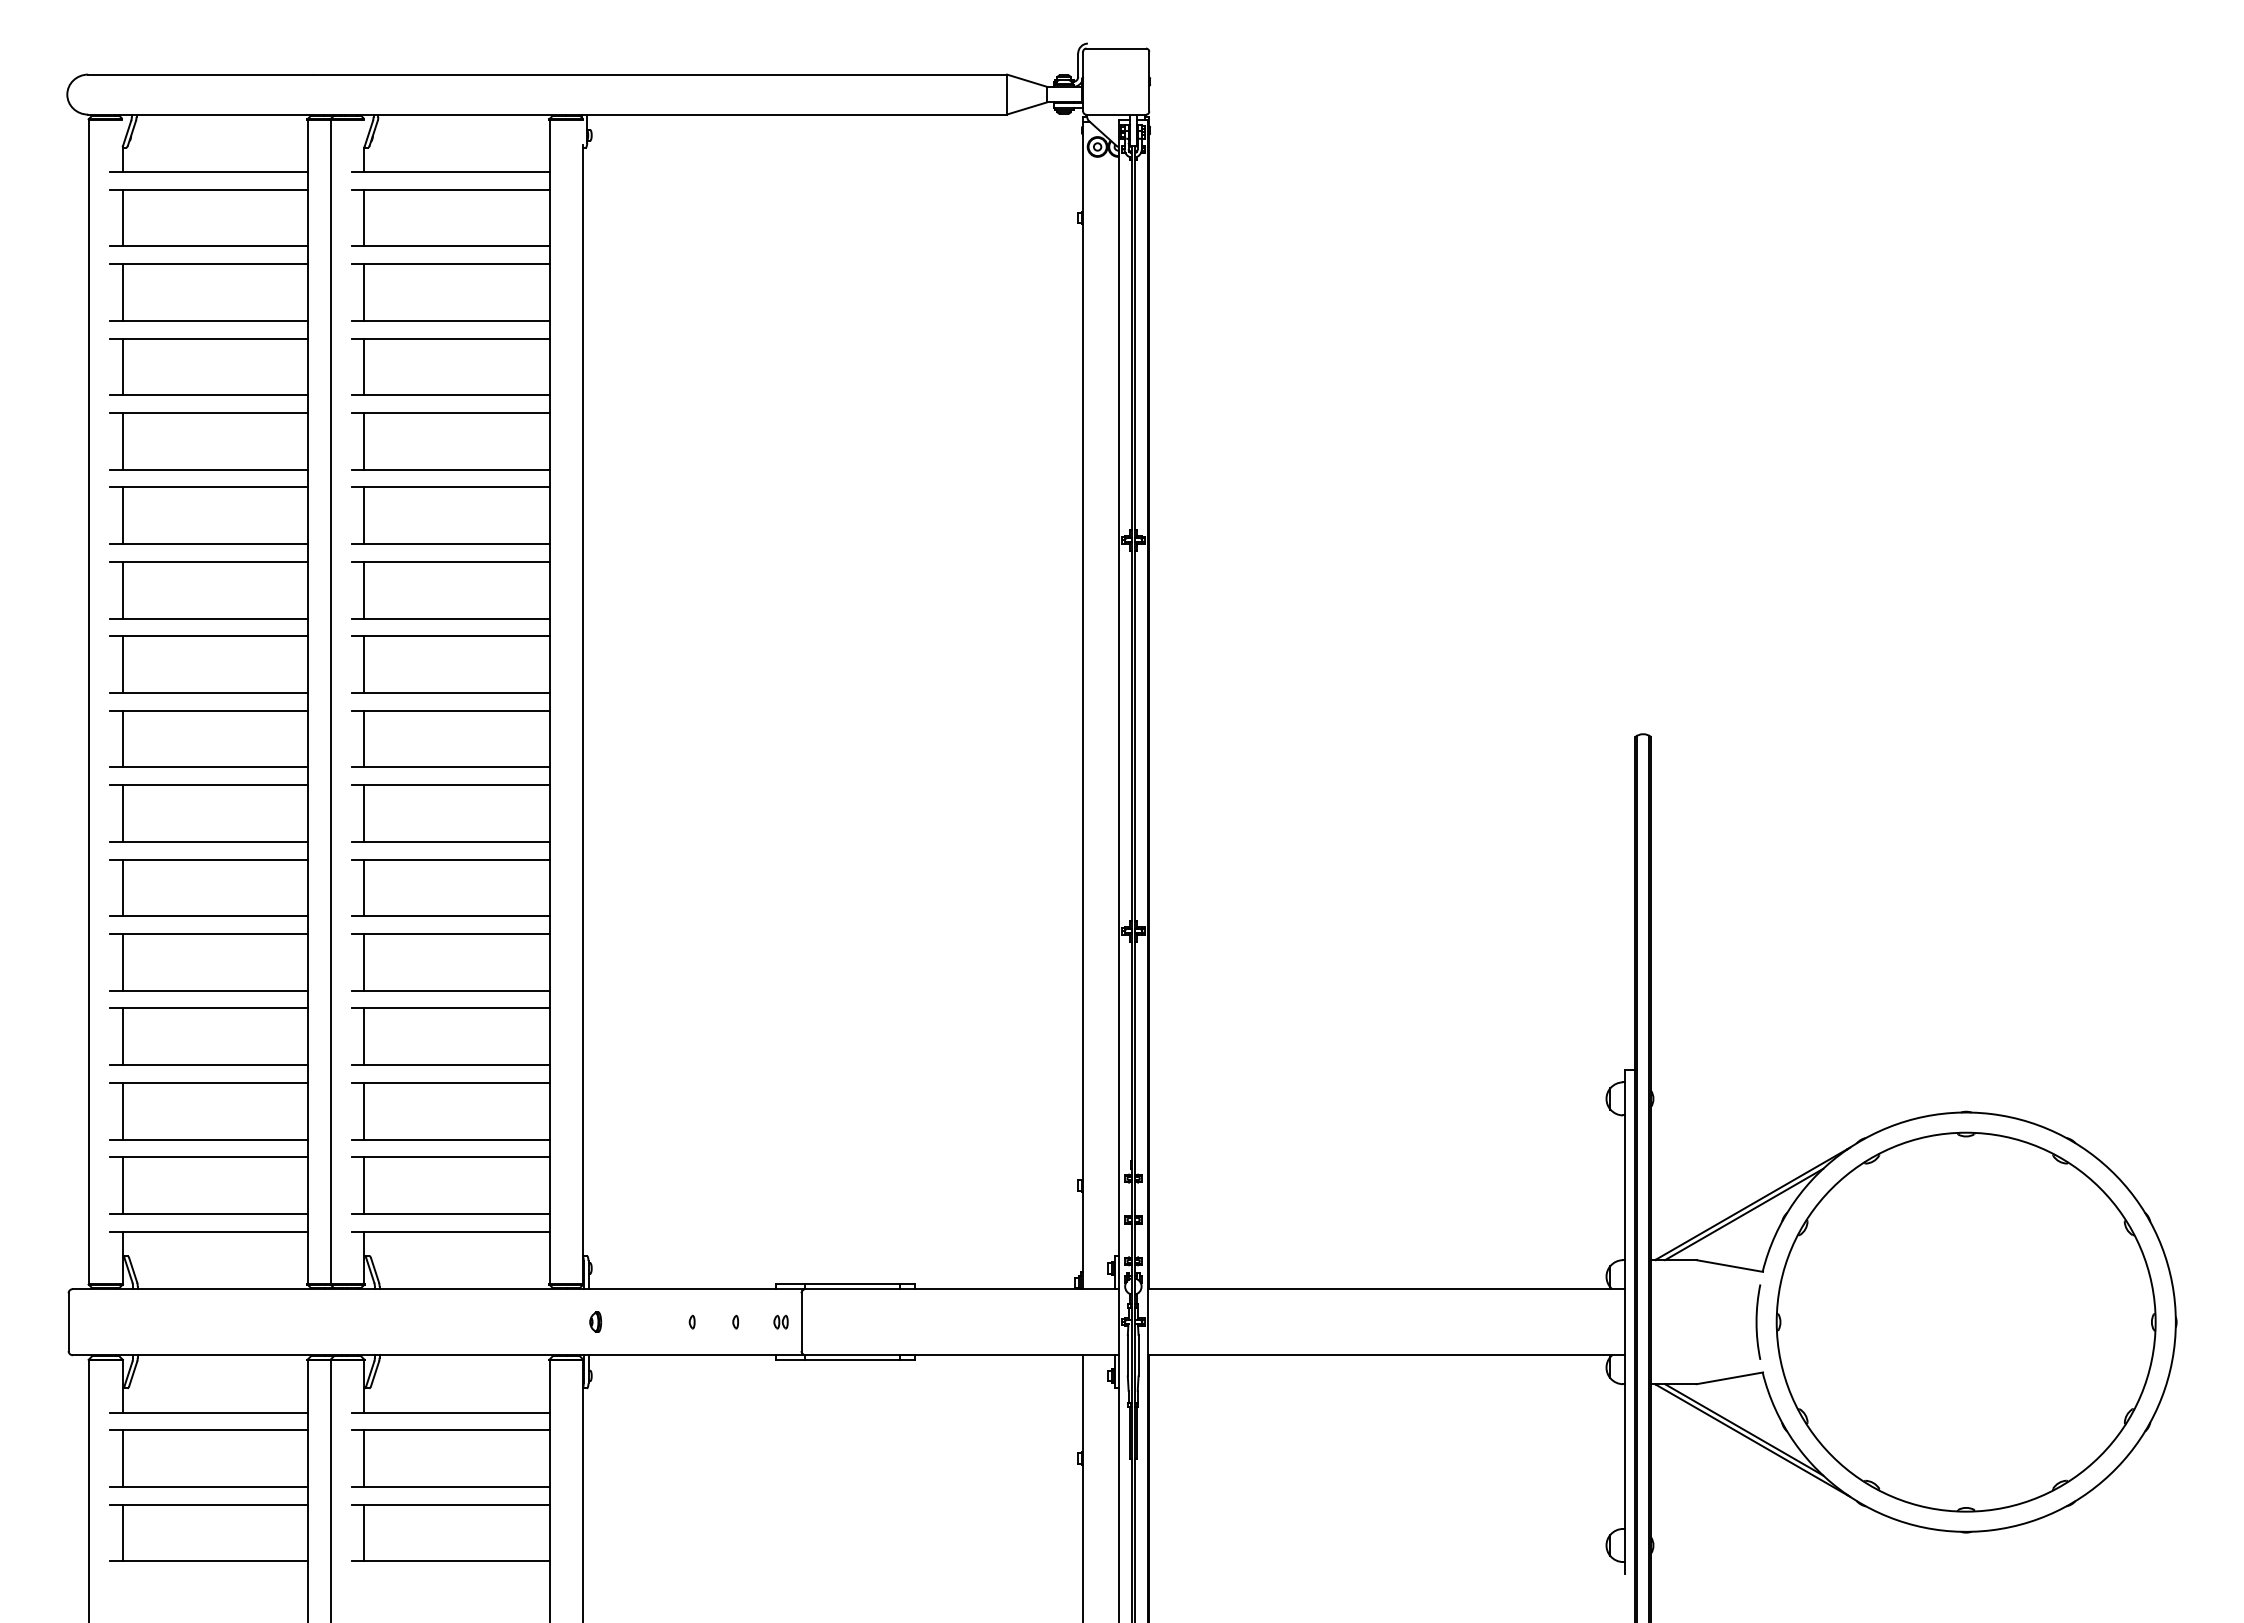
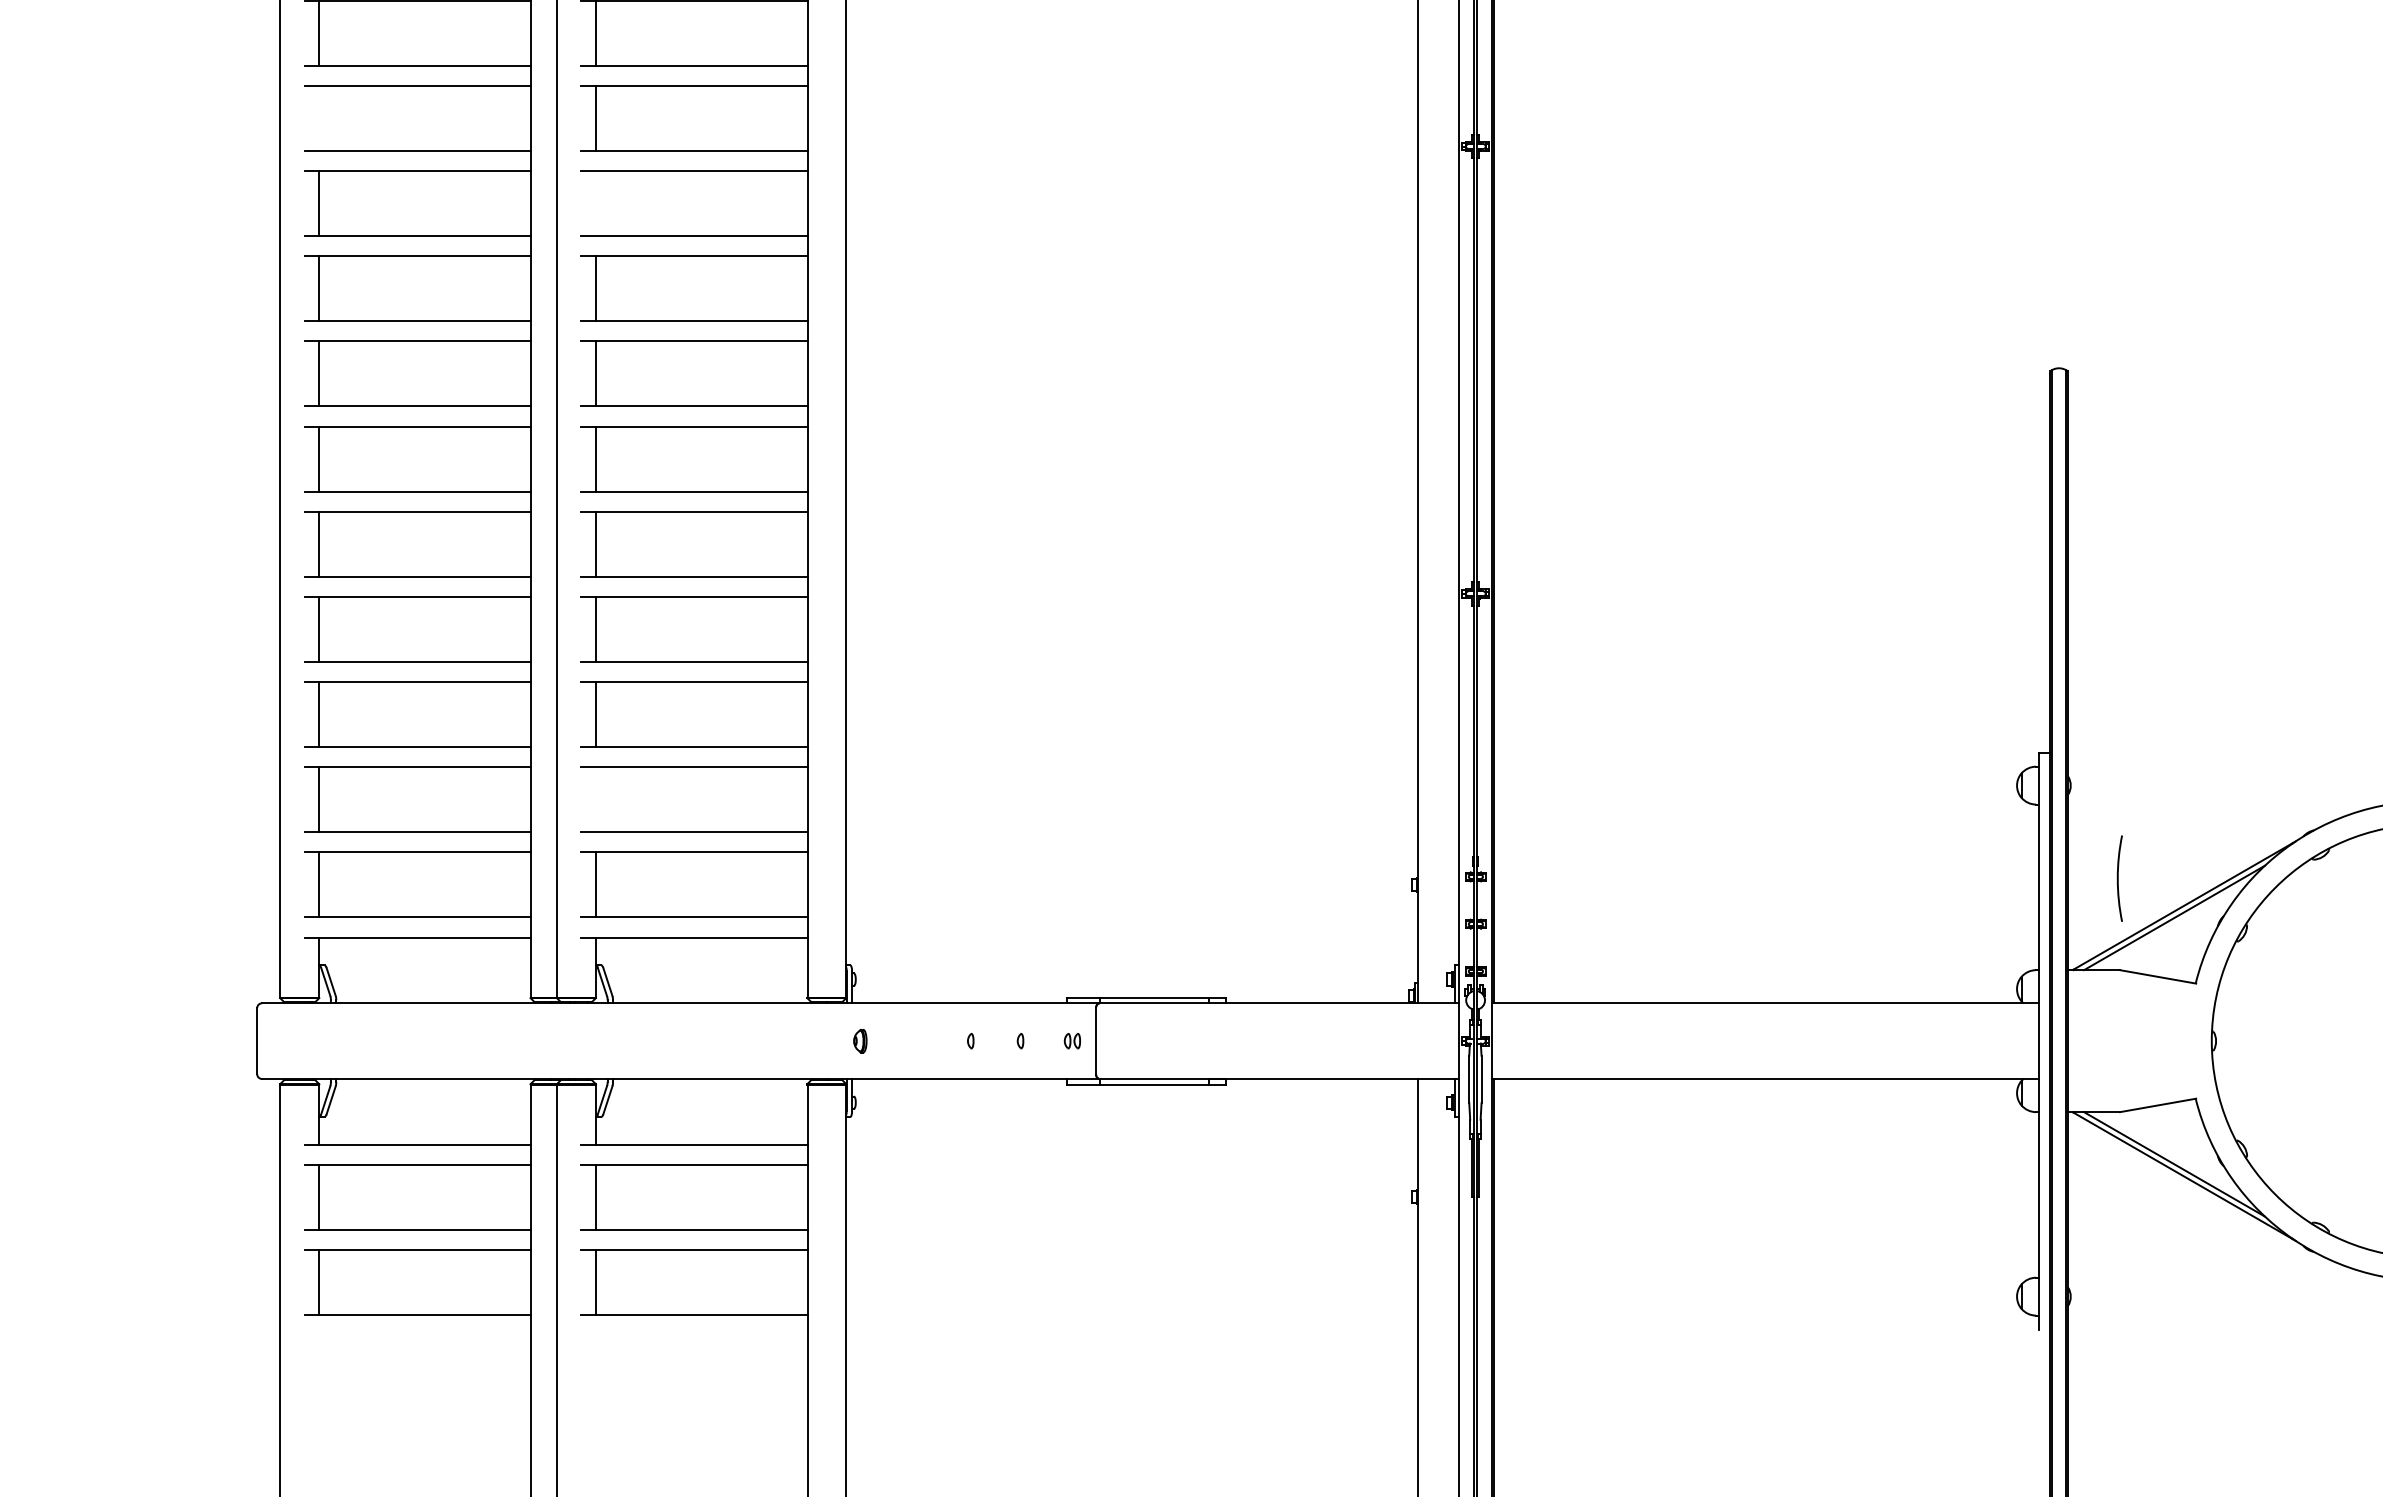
line: (122, 515) -> (318, 118), removed
line: (364, 589) -> (595, 202), removed
line: (364, 1110) -> (595, 798), removed
arc: (1757, 1321) -> (2118, 877), moved

